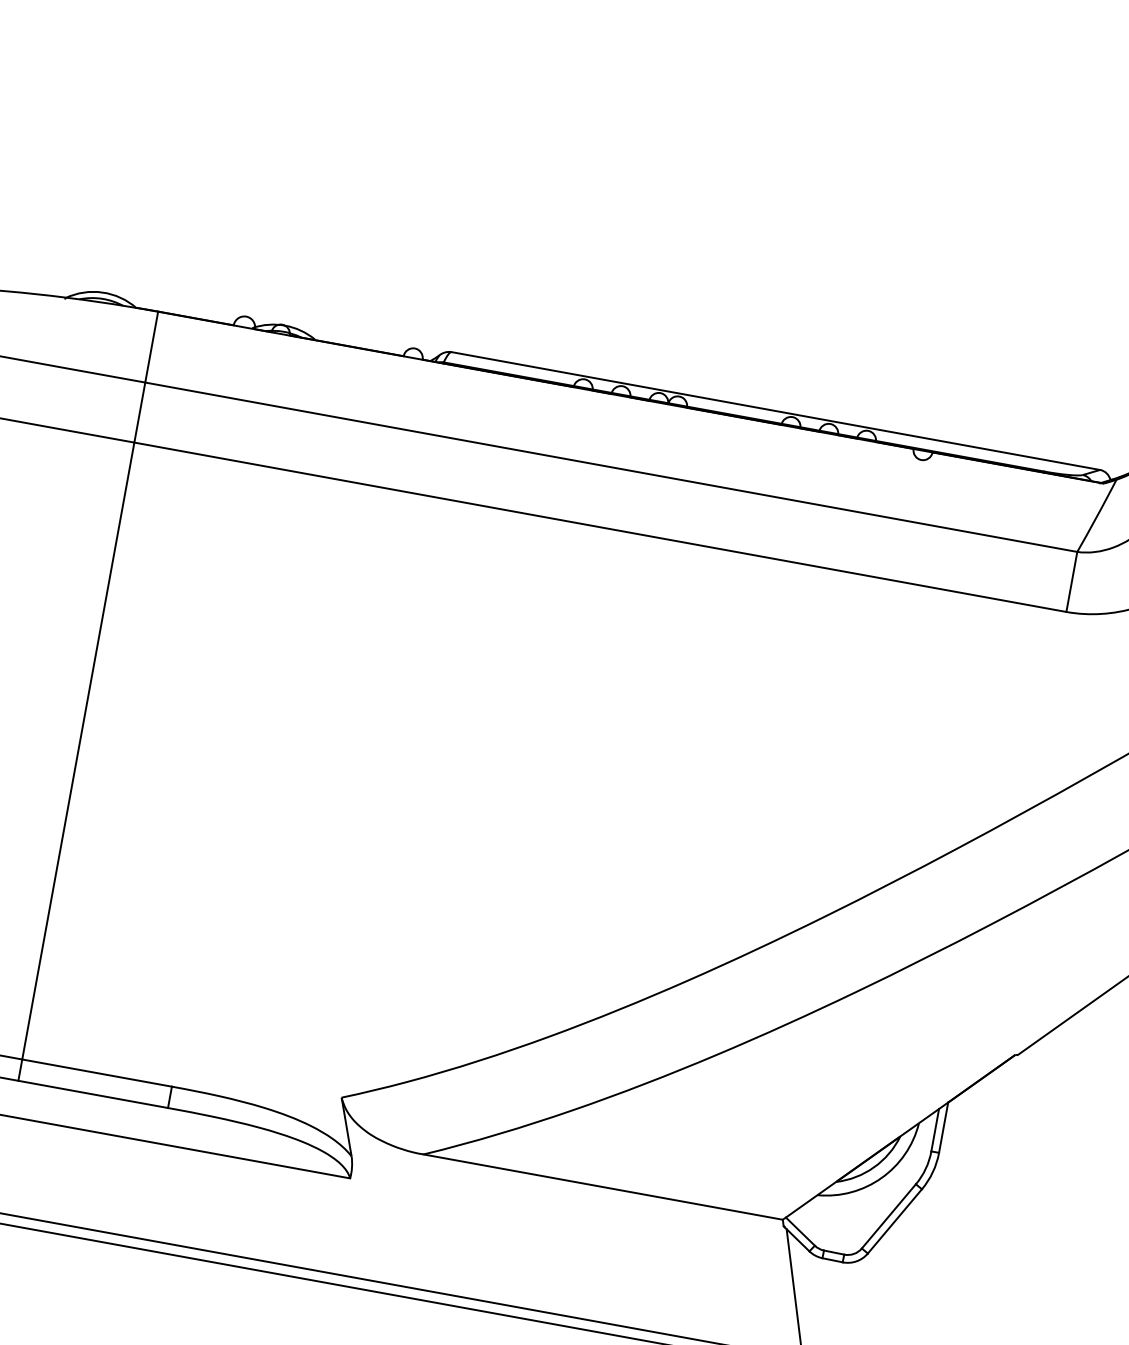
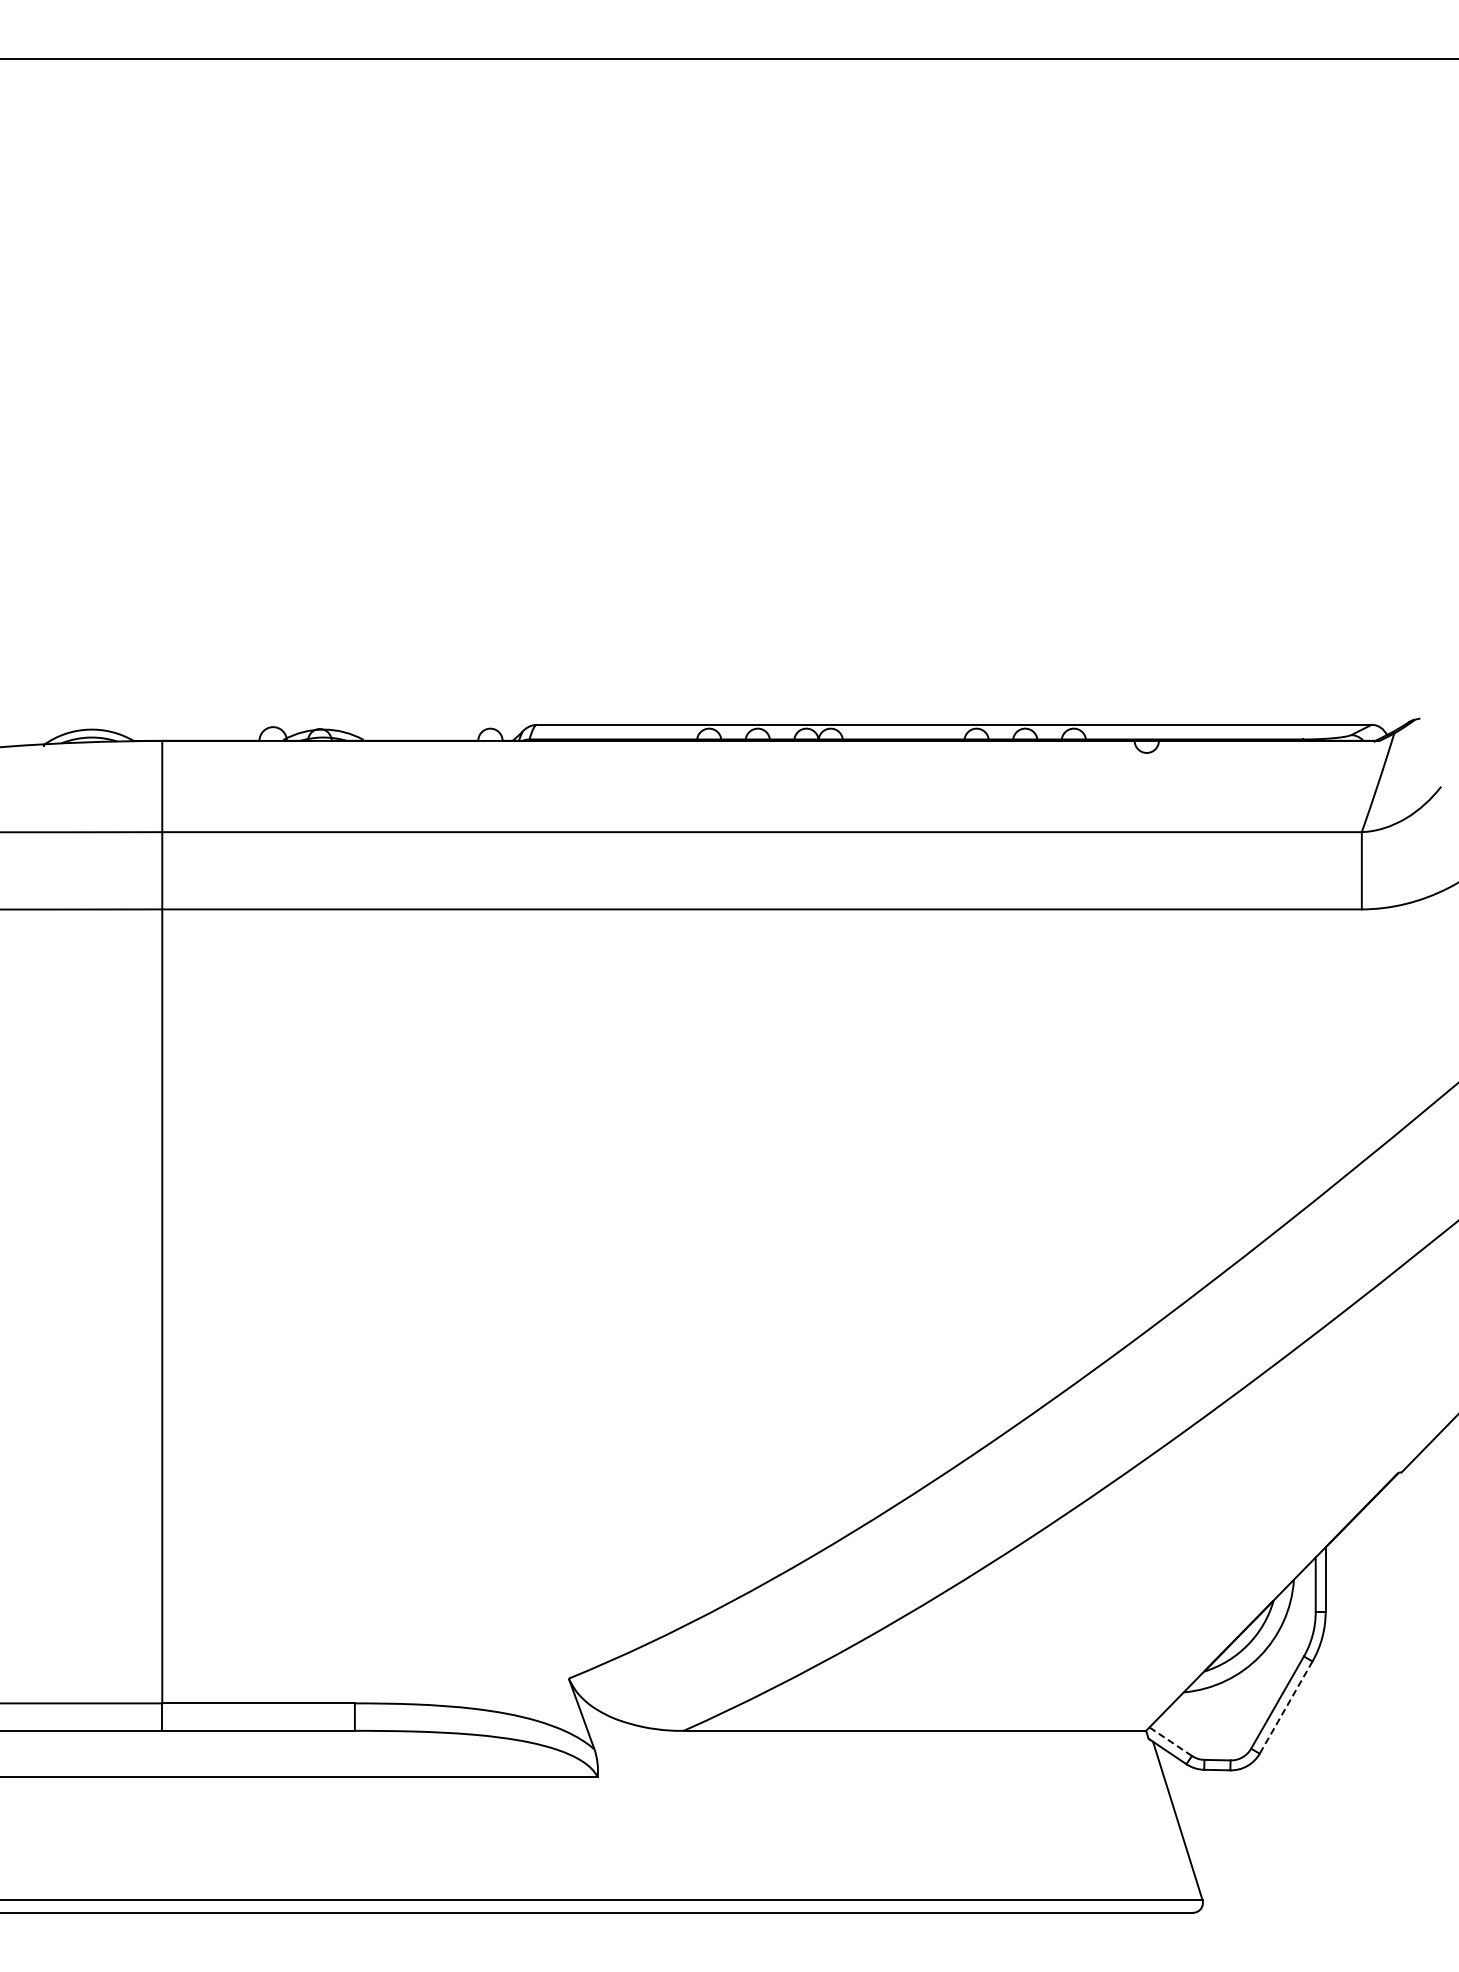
line: (894, 1221) -> (1285, 1707), solid -> dashed
line: (800, 1231) -> (1170, 1741), solid -> dashed

